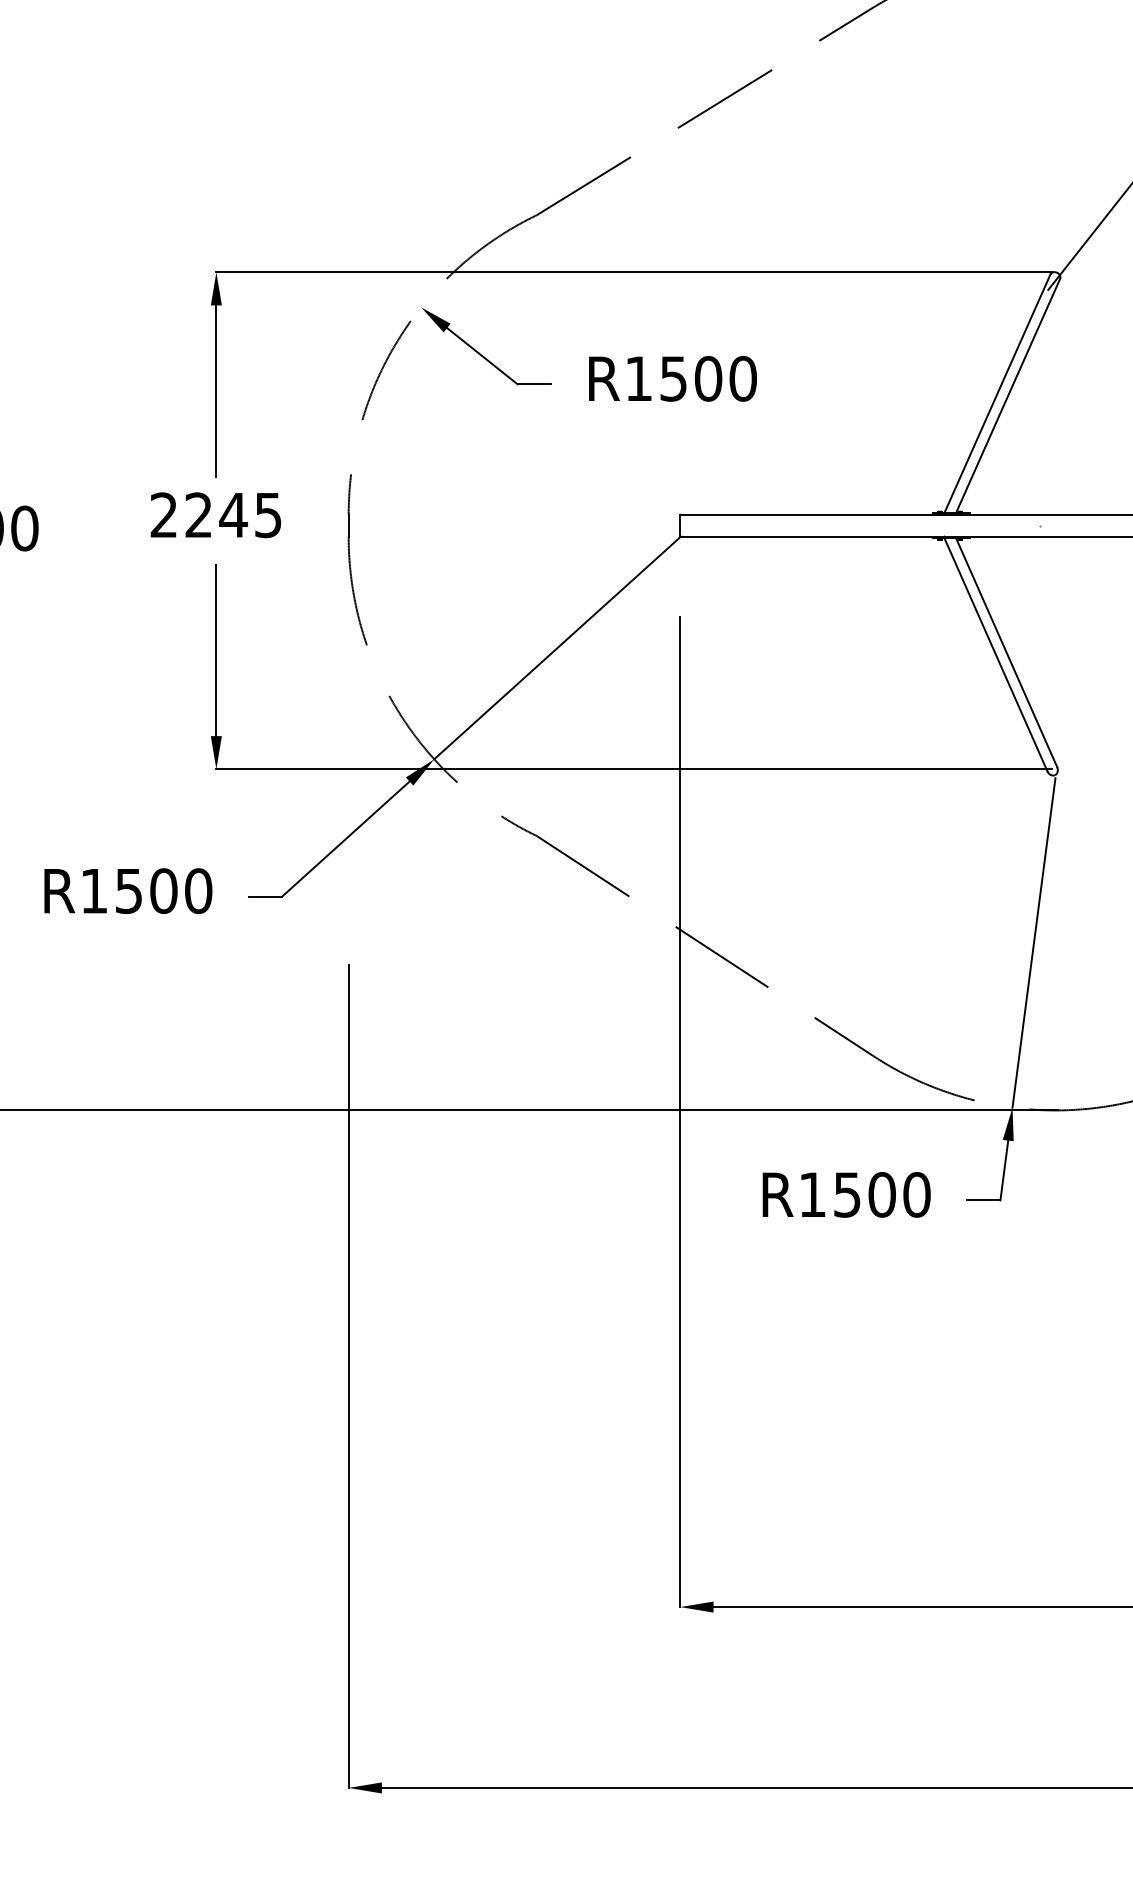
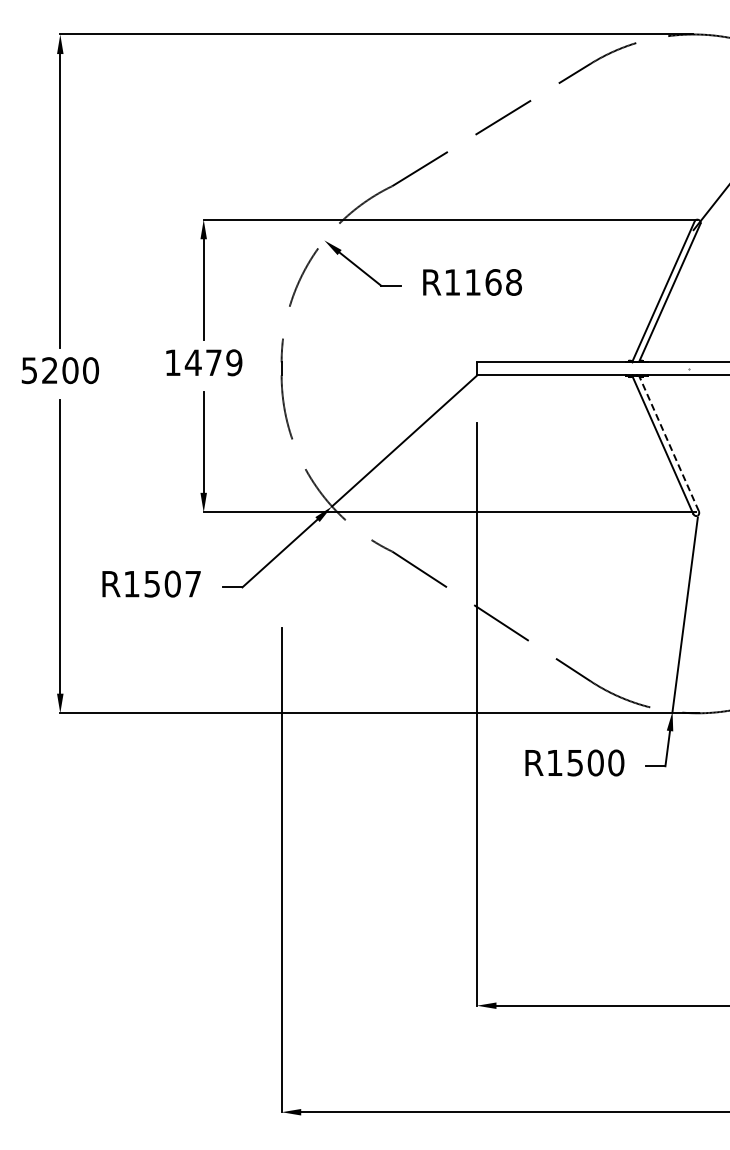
text: (708, 378) -> (493, 282), R1500 -> R1168
text: (215, 514) -> (203, 362), 2245 -> 1479
line: (1007, 652) -> (669, 443), solid -> dashed
text: (199, 890) -> (193, 583), R1500 -> R1507

